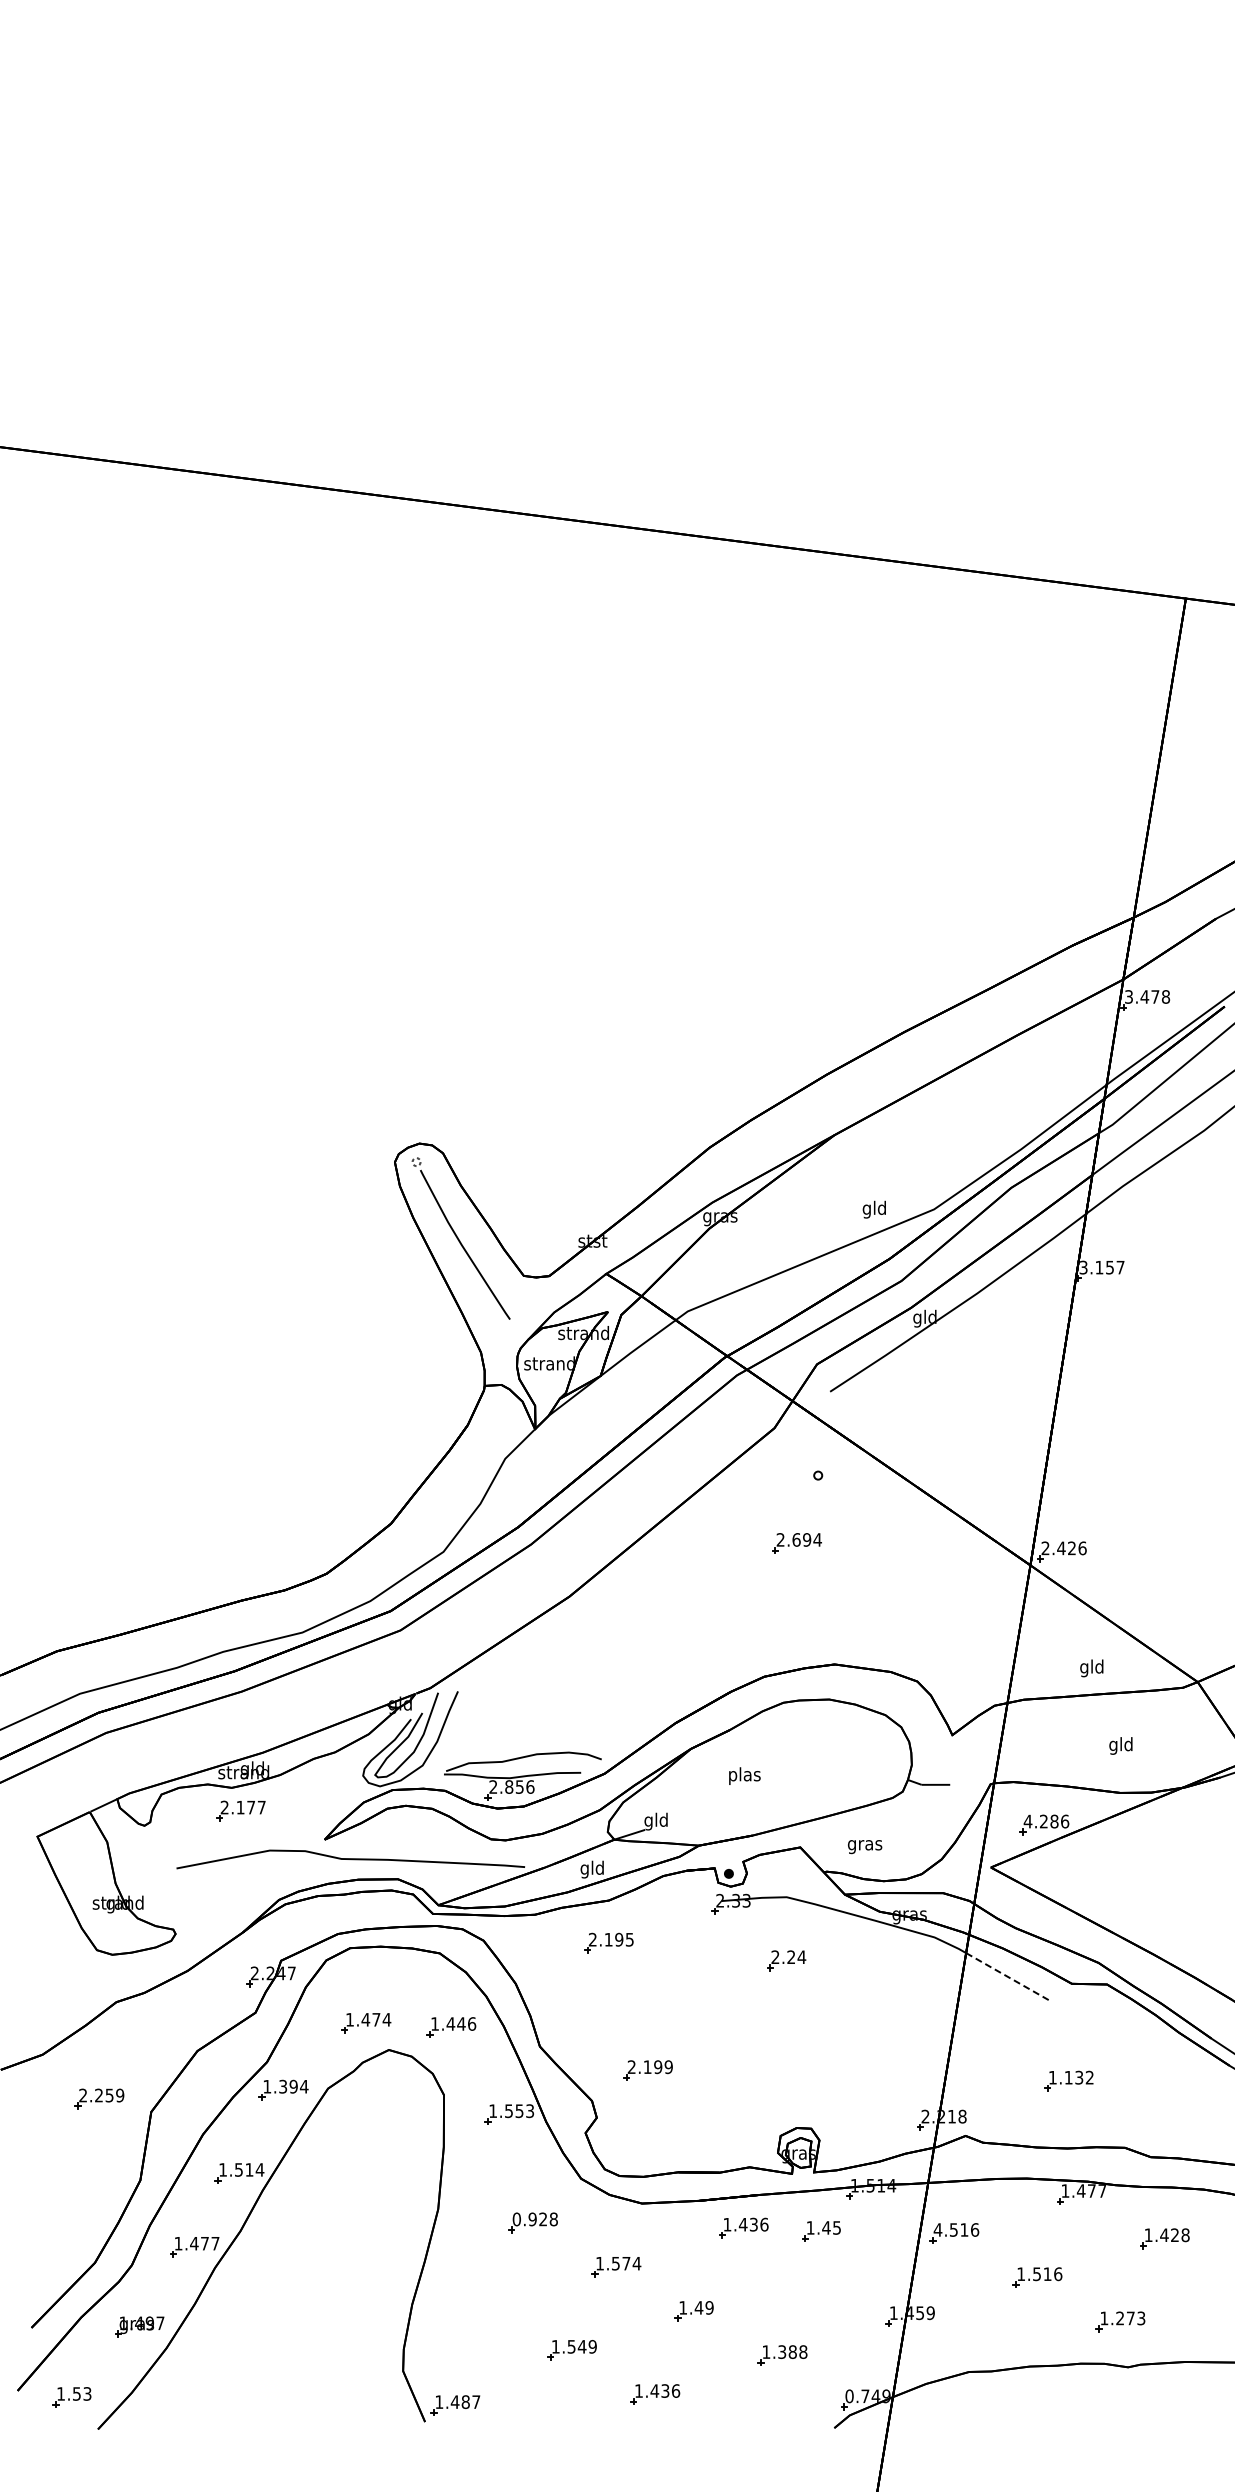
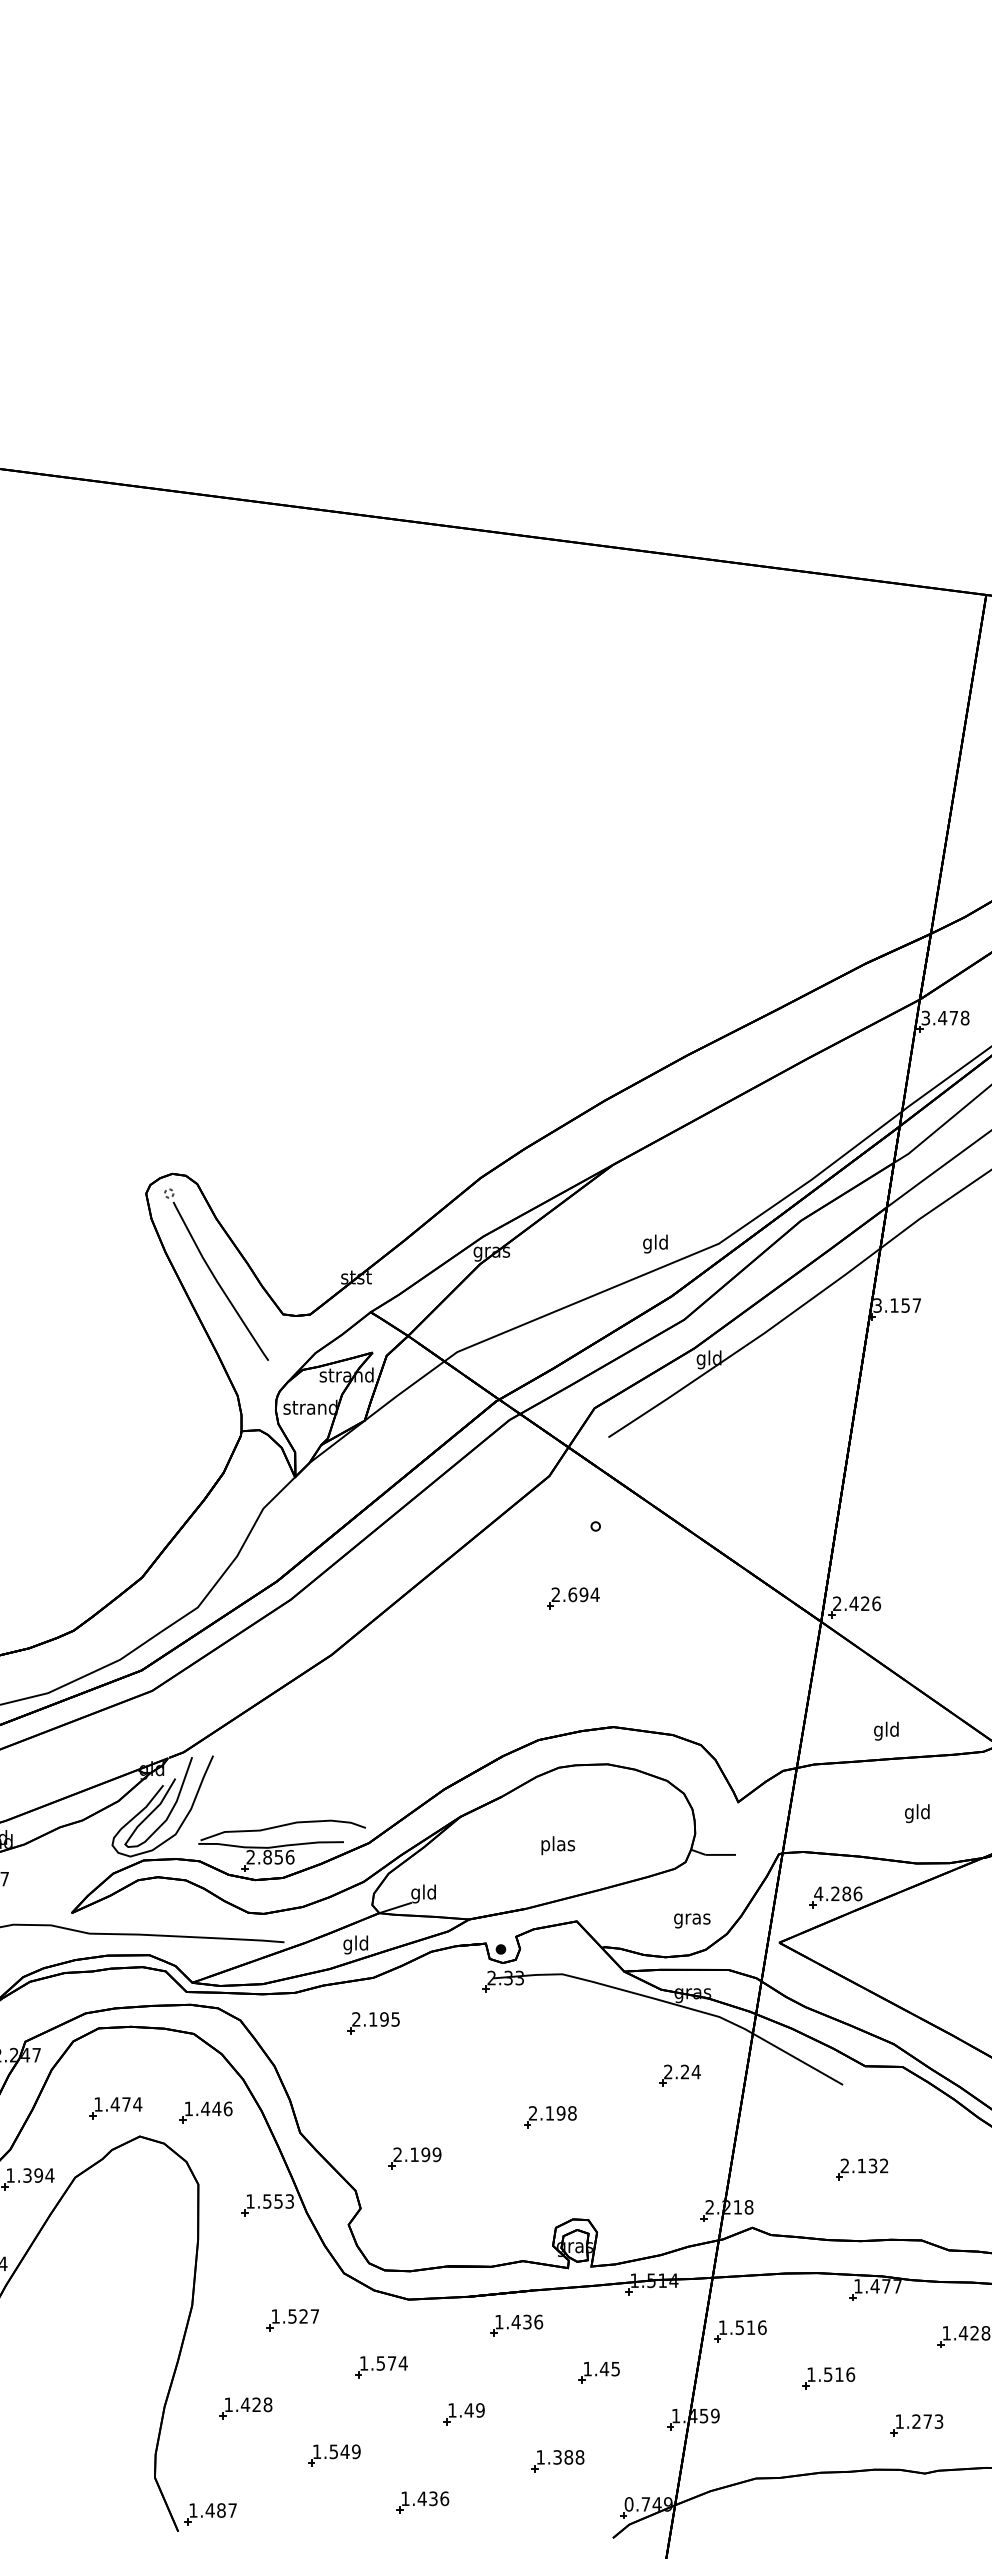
text: (744, 1775) -> (557, 1844), moved
text: (865, 1847) -> (692, 1921), moved
part: (786, 1960) -> (679, 2075), moved
line: (1008, 1977) -> (797, 2059), dashed -> solid
part: (775, 2031) -> (550, 2116), added
text: (1052, 2077) -> (844, 2165), 1.132 -> 2.132
text: (534, 2219) -> (294, 2316), 0.928 -> 1.527
text: (937, 2229) -> (722, 2327), 4.516 -> 1.516
part: (821, 2231) -> (599, 2372), moved
part: (488, 2305) -> (245, 2407), added

